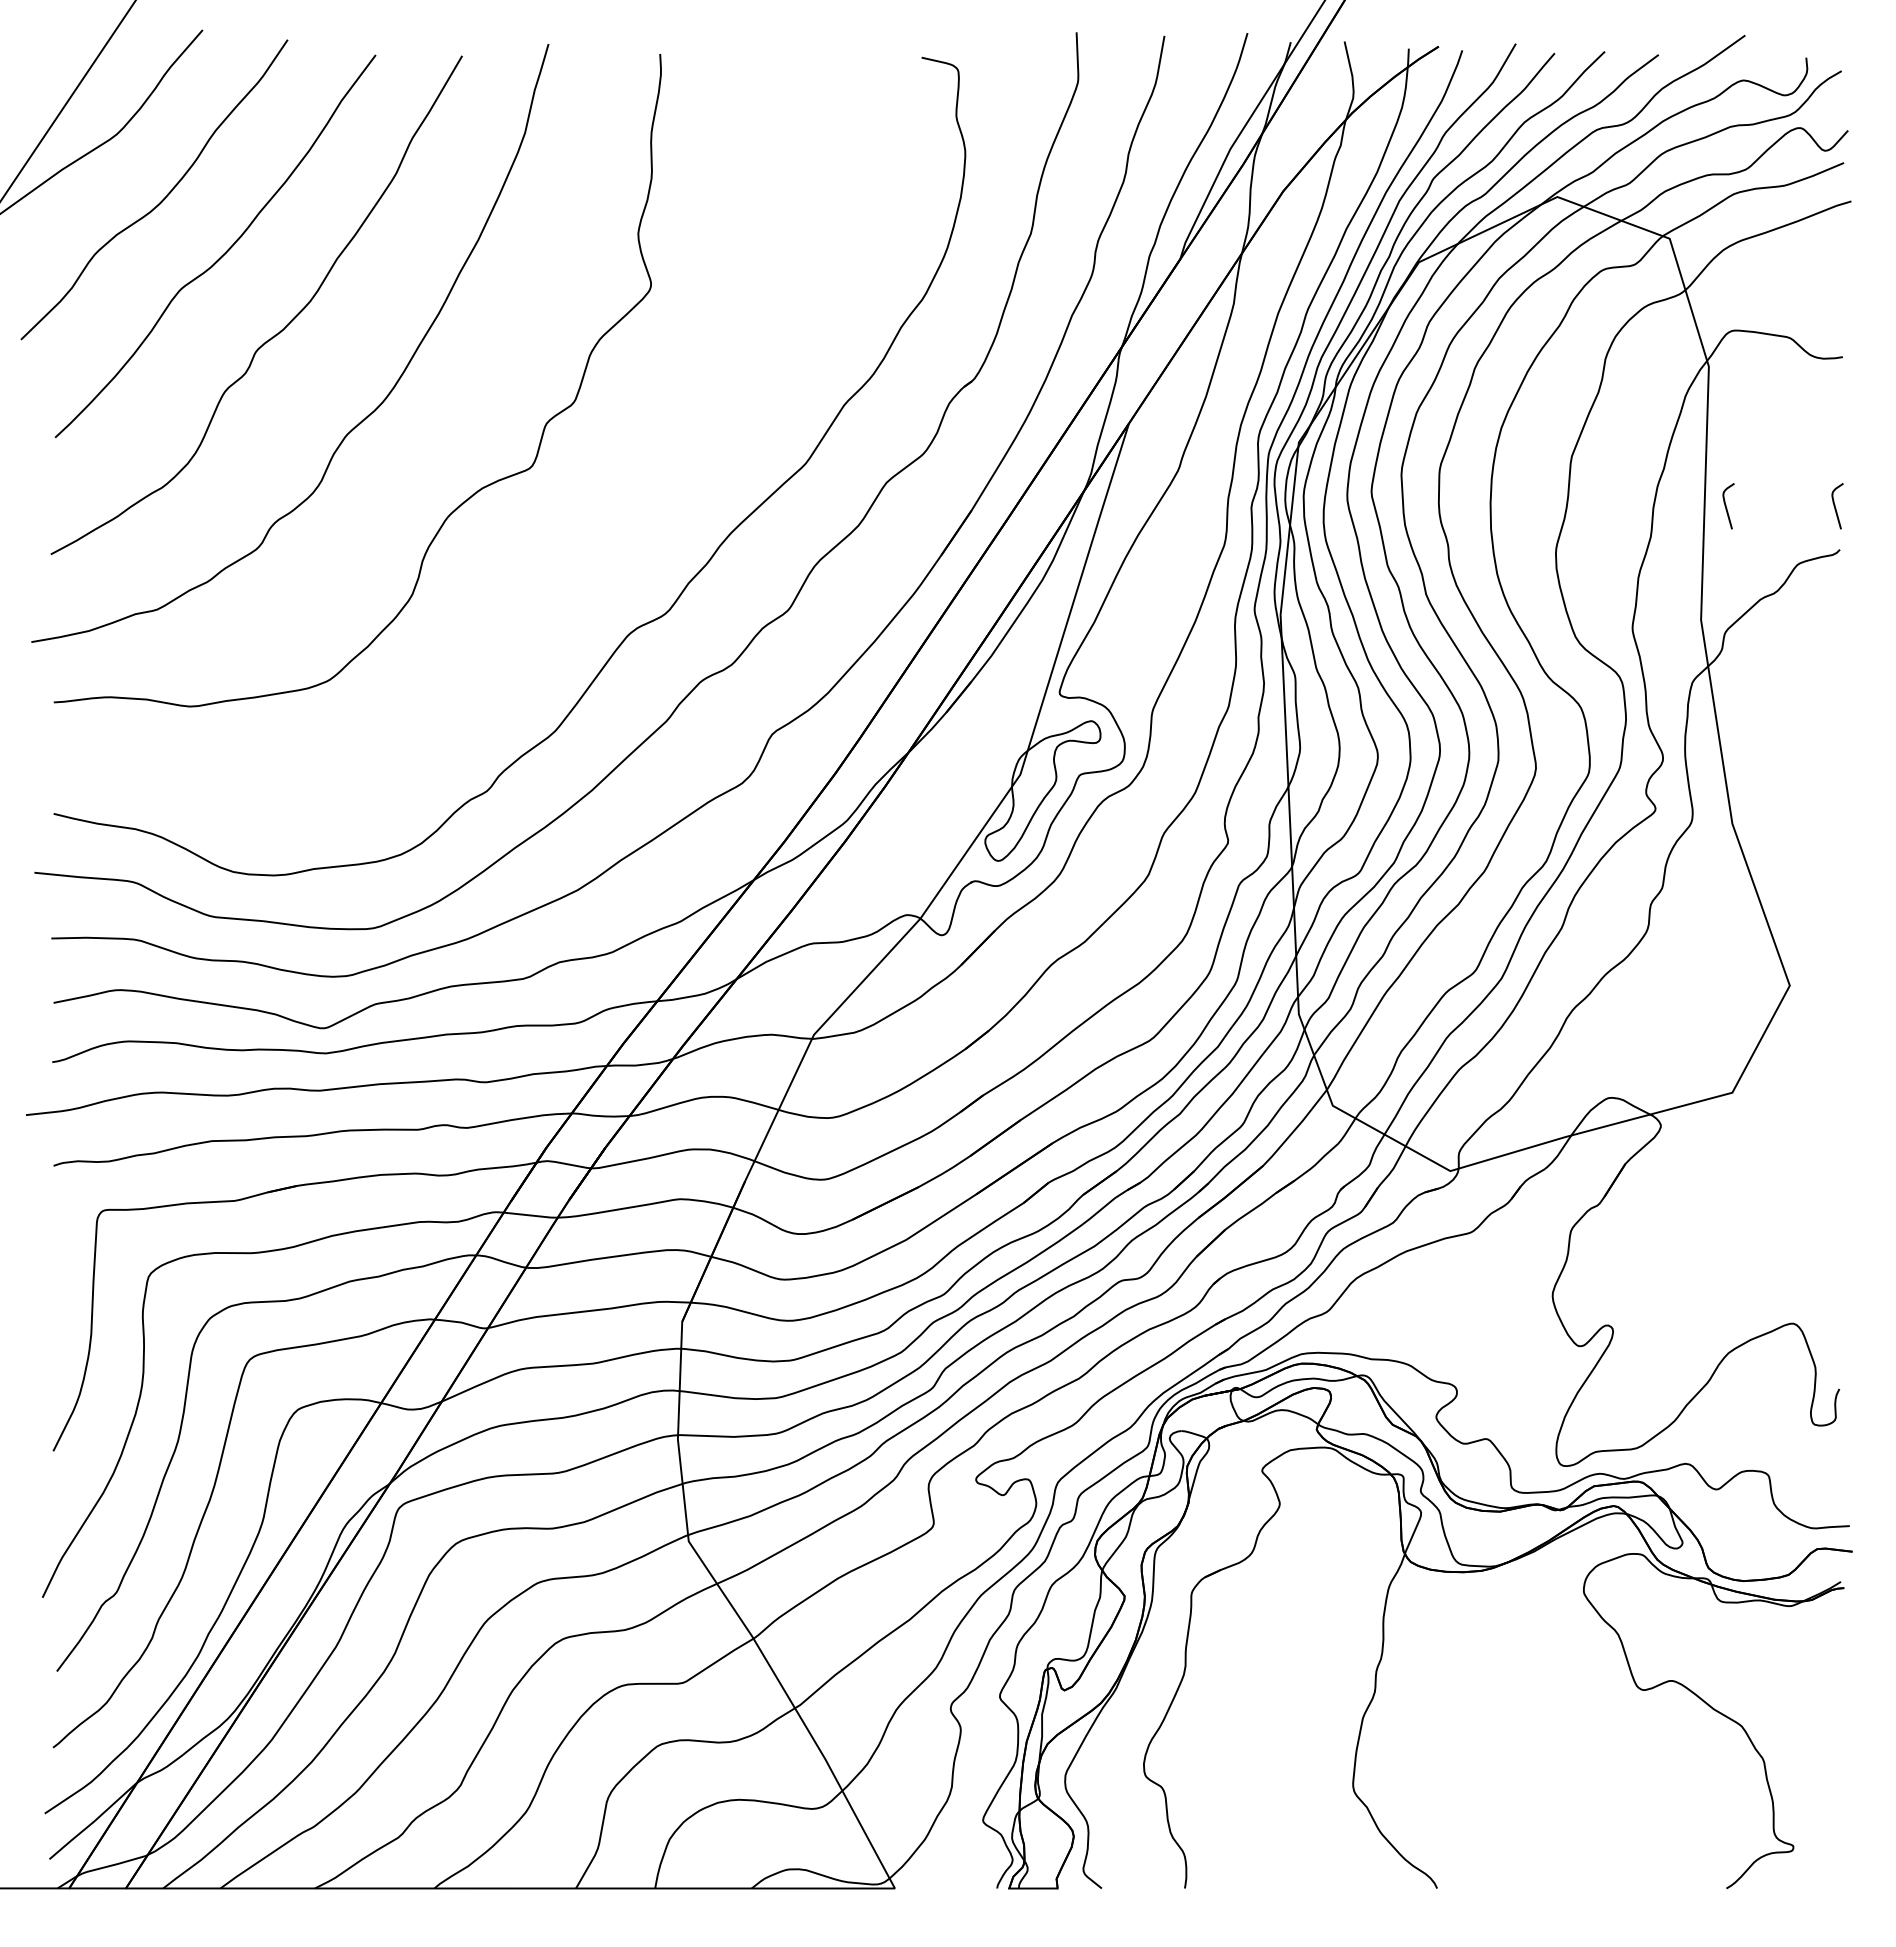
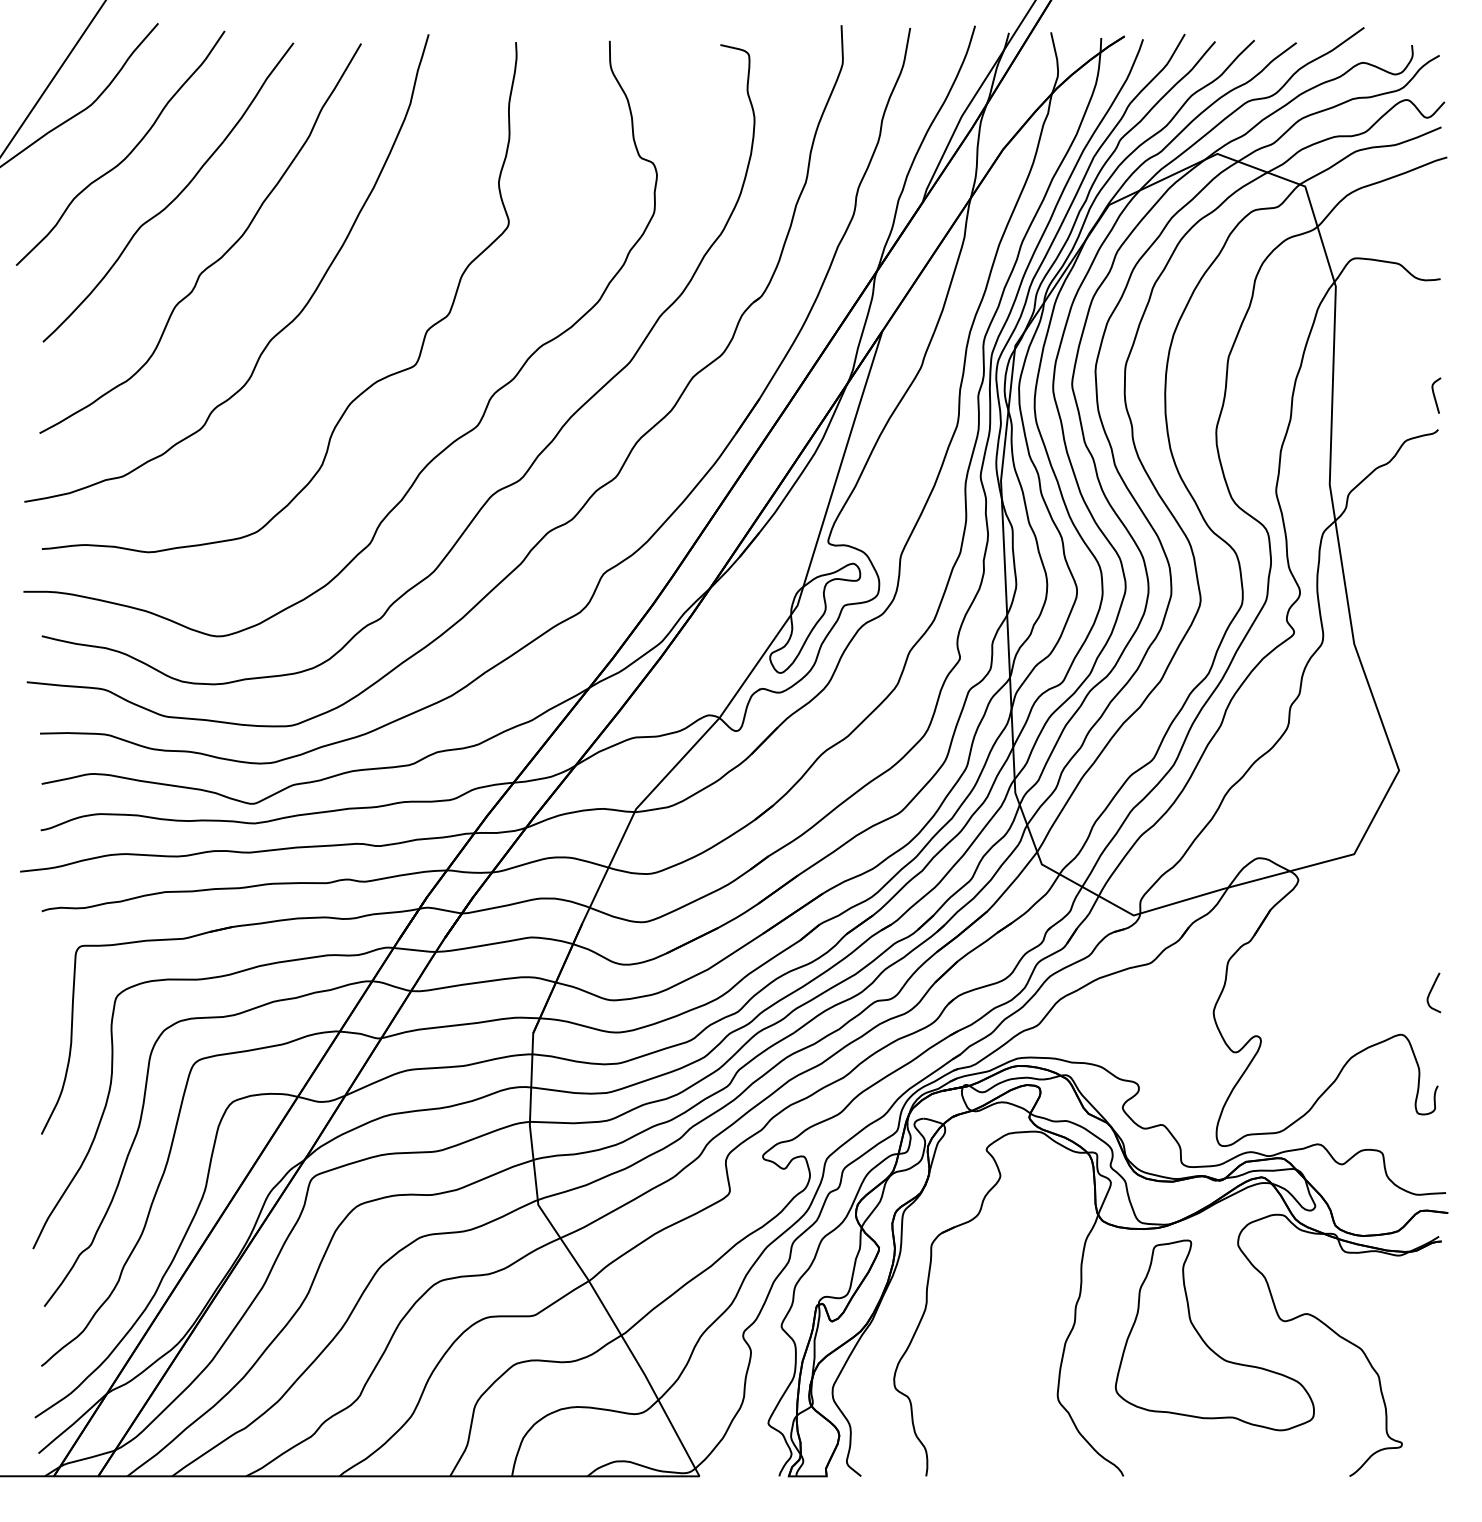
curve: (1726, 506) -> (1349, 395), removed
curve: (559, 581) -> (437, 454), added
curve: (1831, 1267) -> (1431, 990), added
part: (1543, 1718) -> (1206, 1343), added

